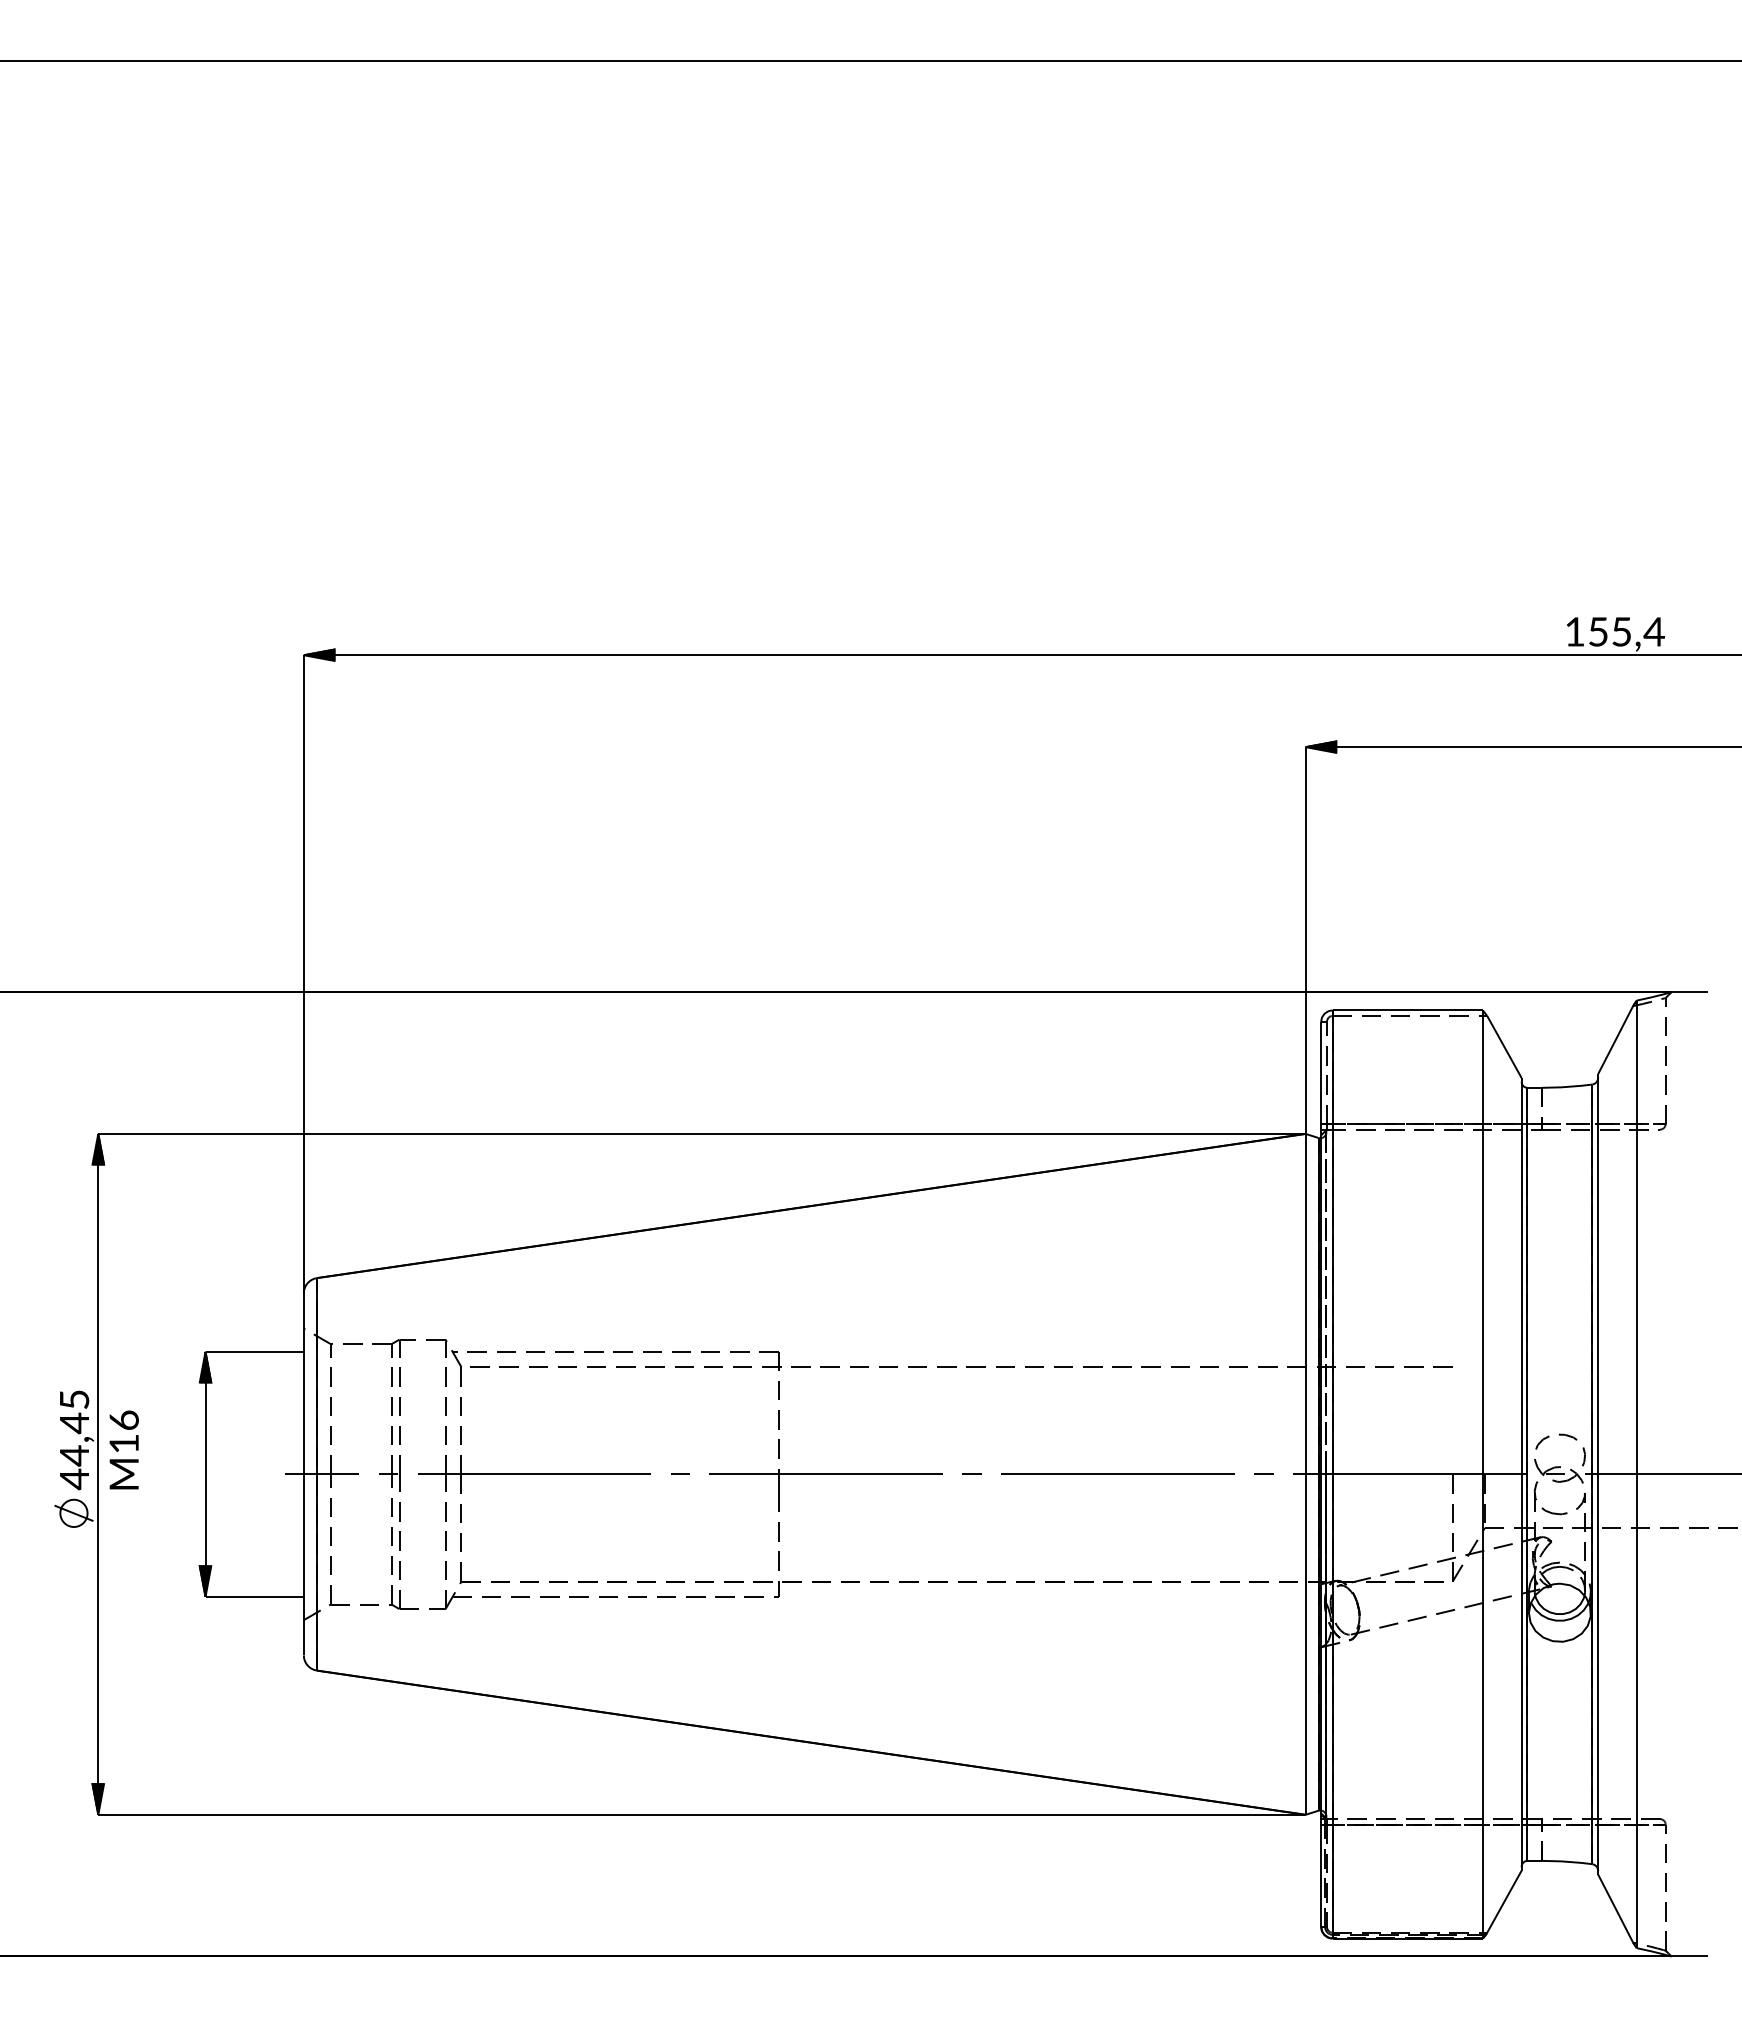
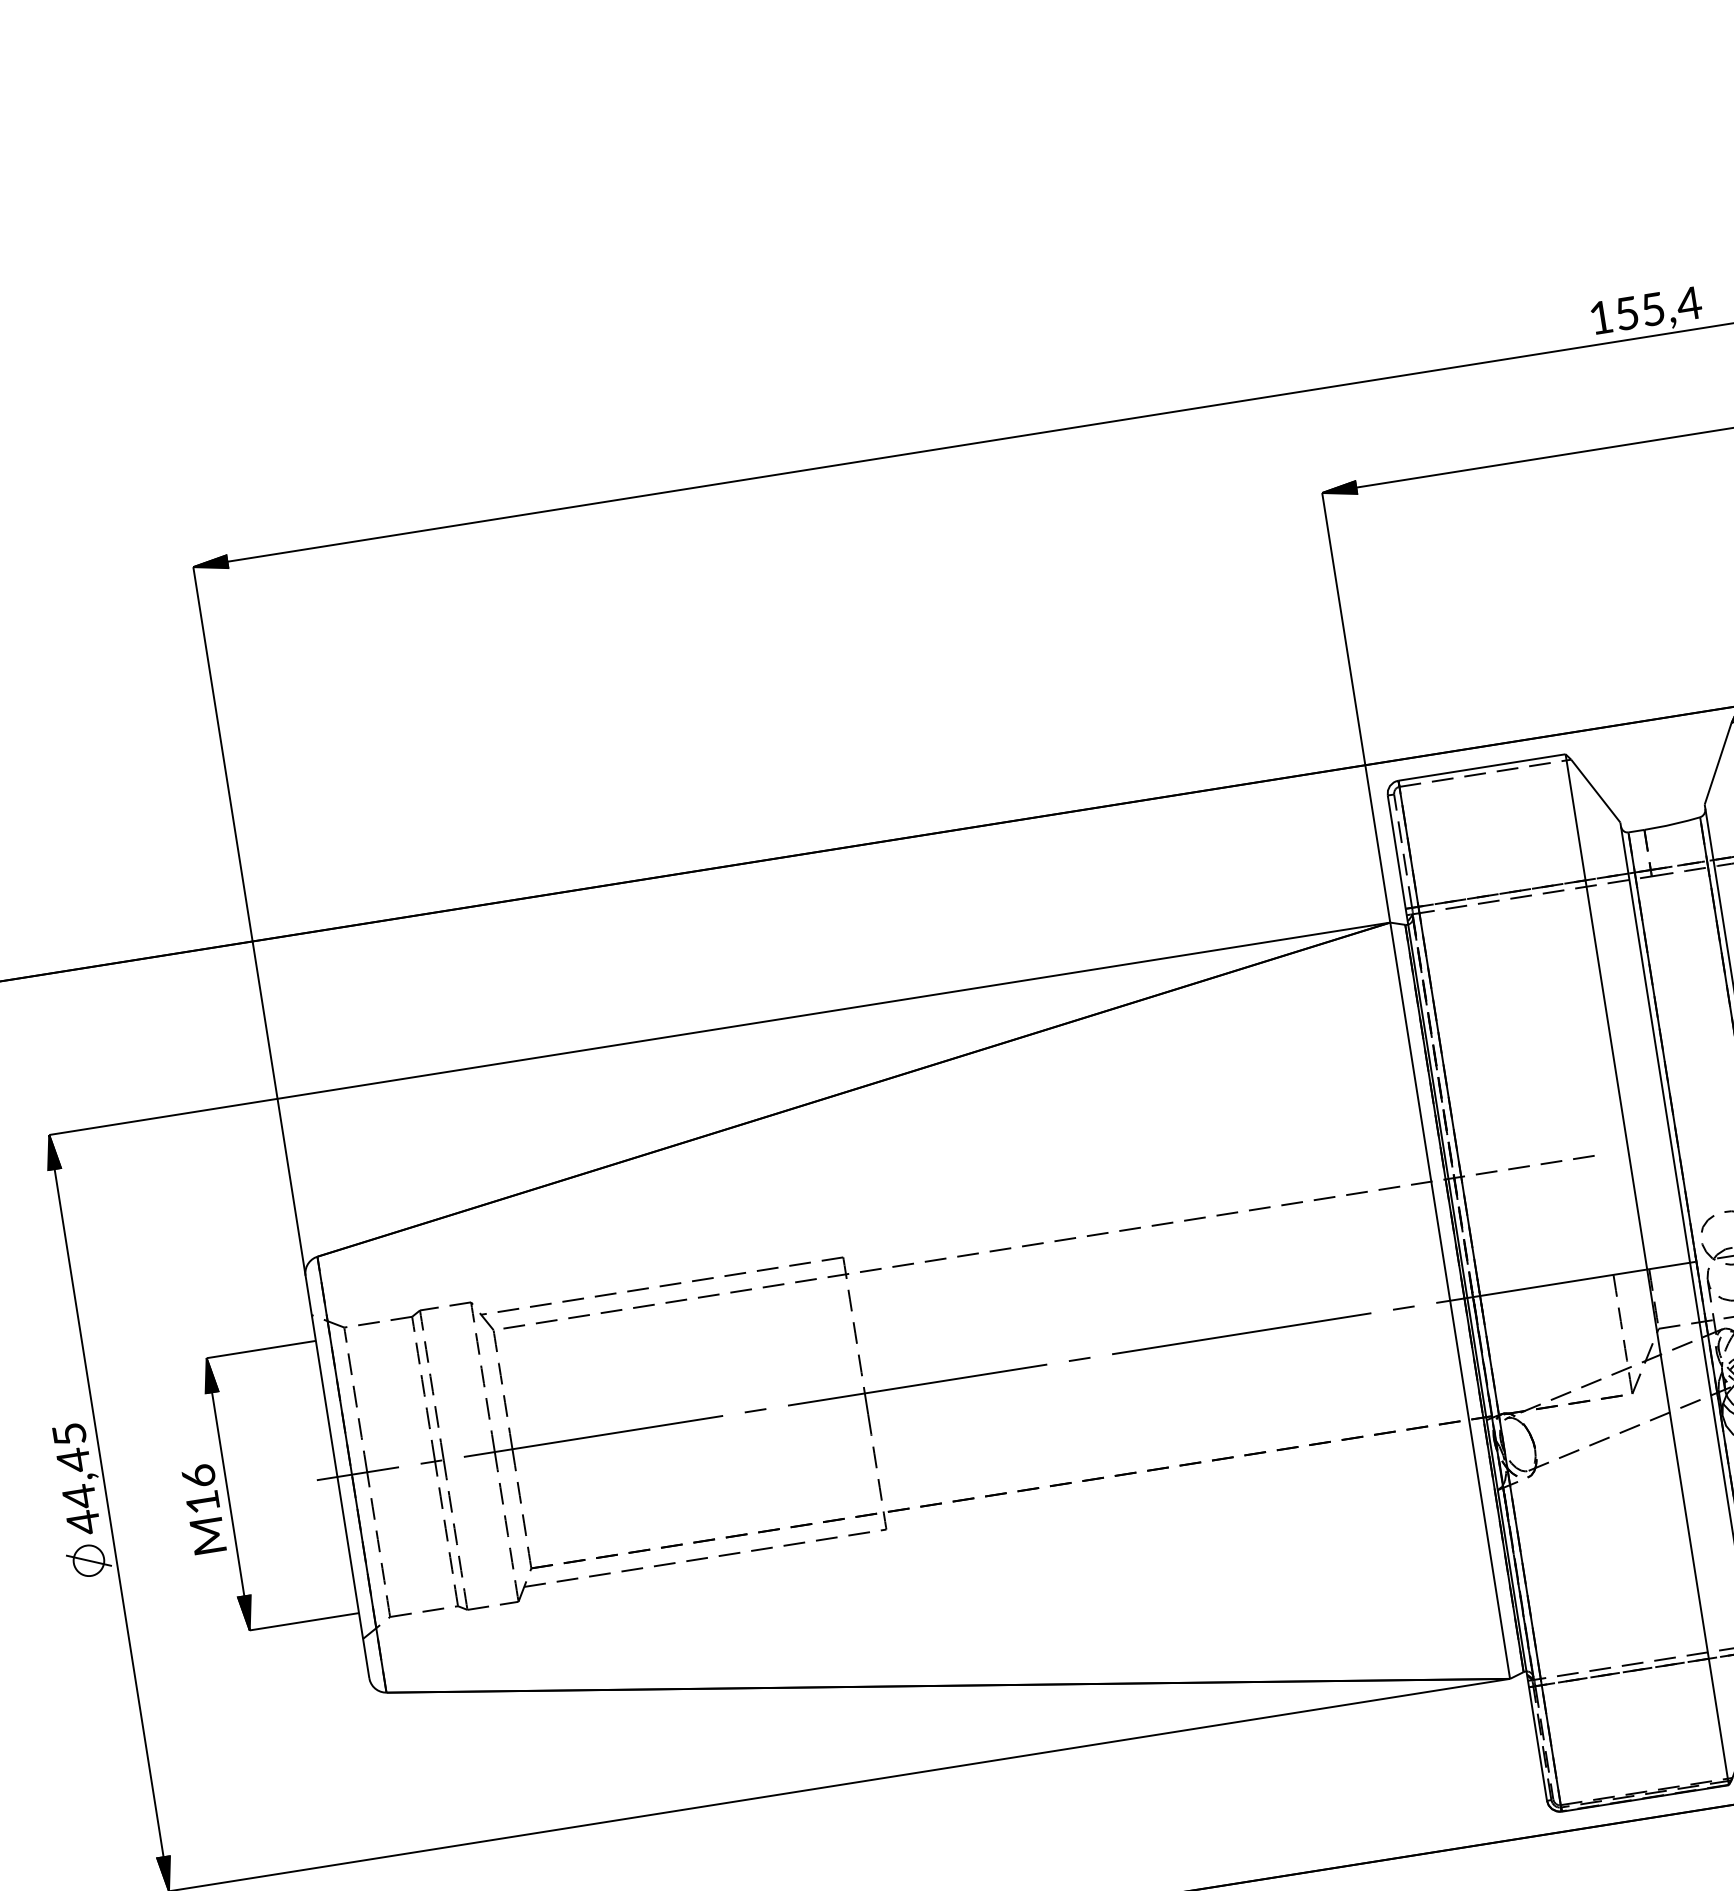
text: (123, 1449) -> (203, 1508), moved

